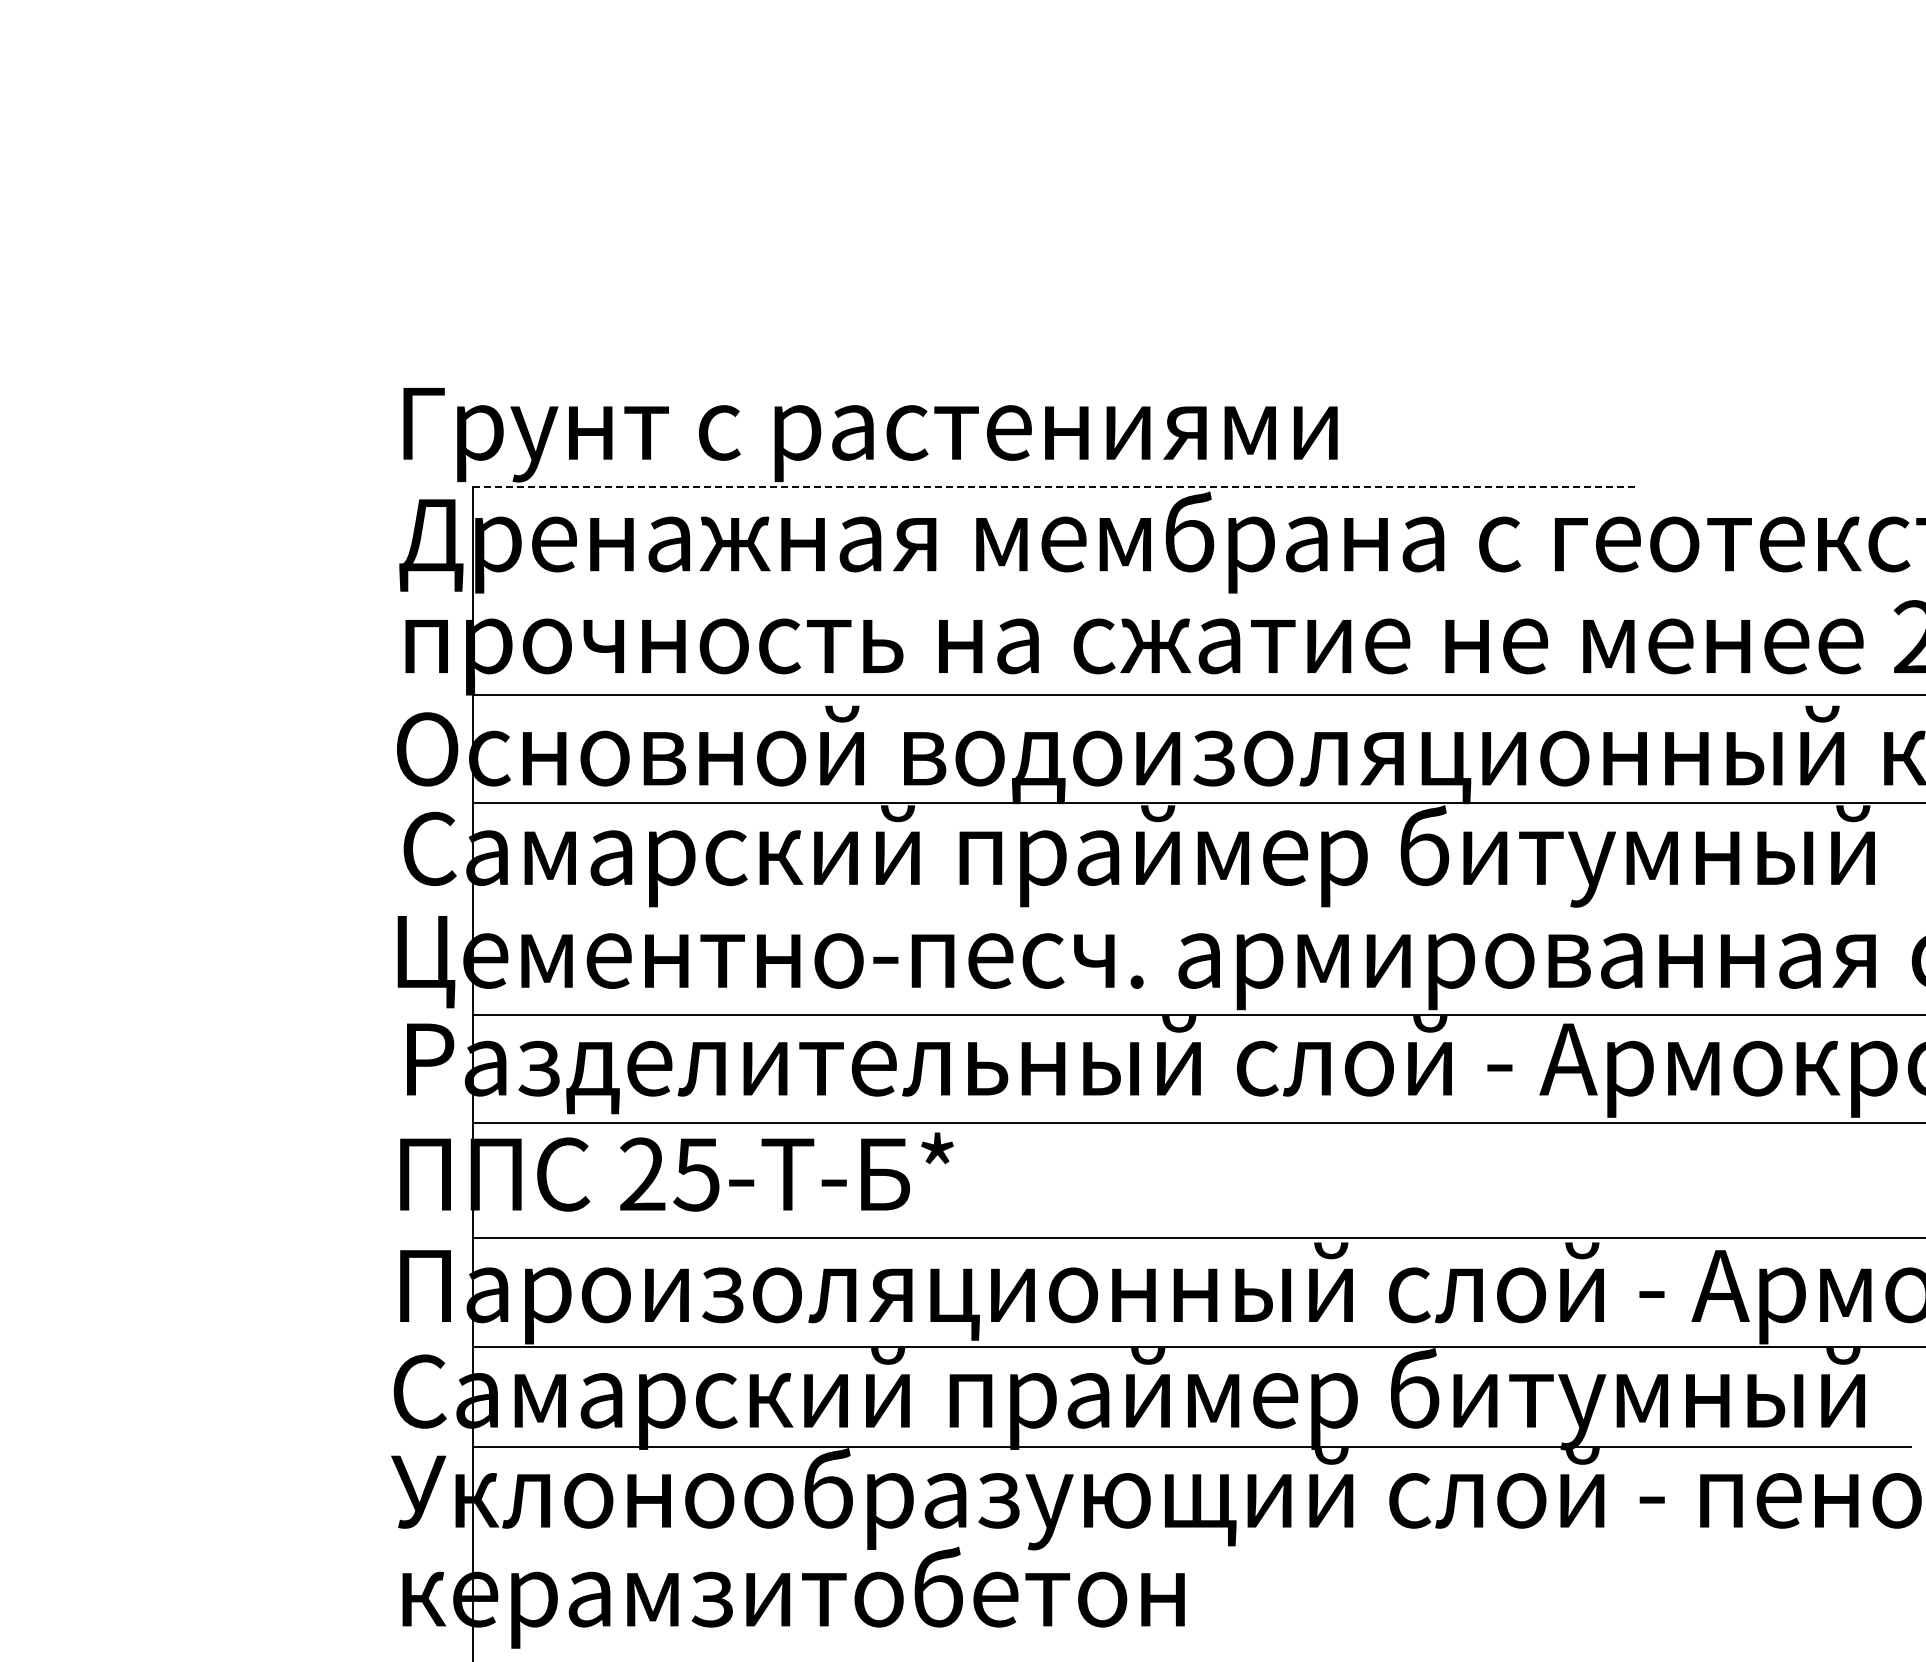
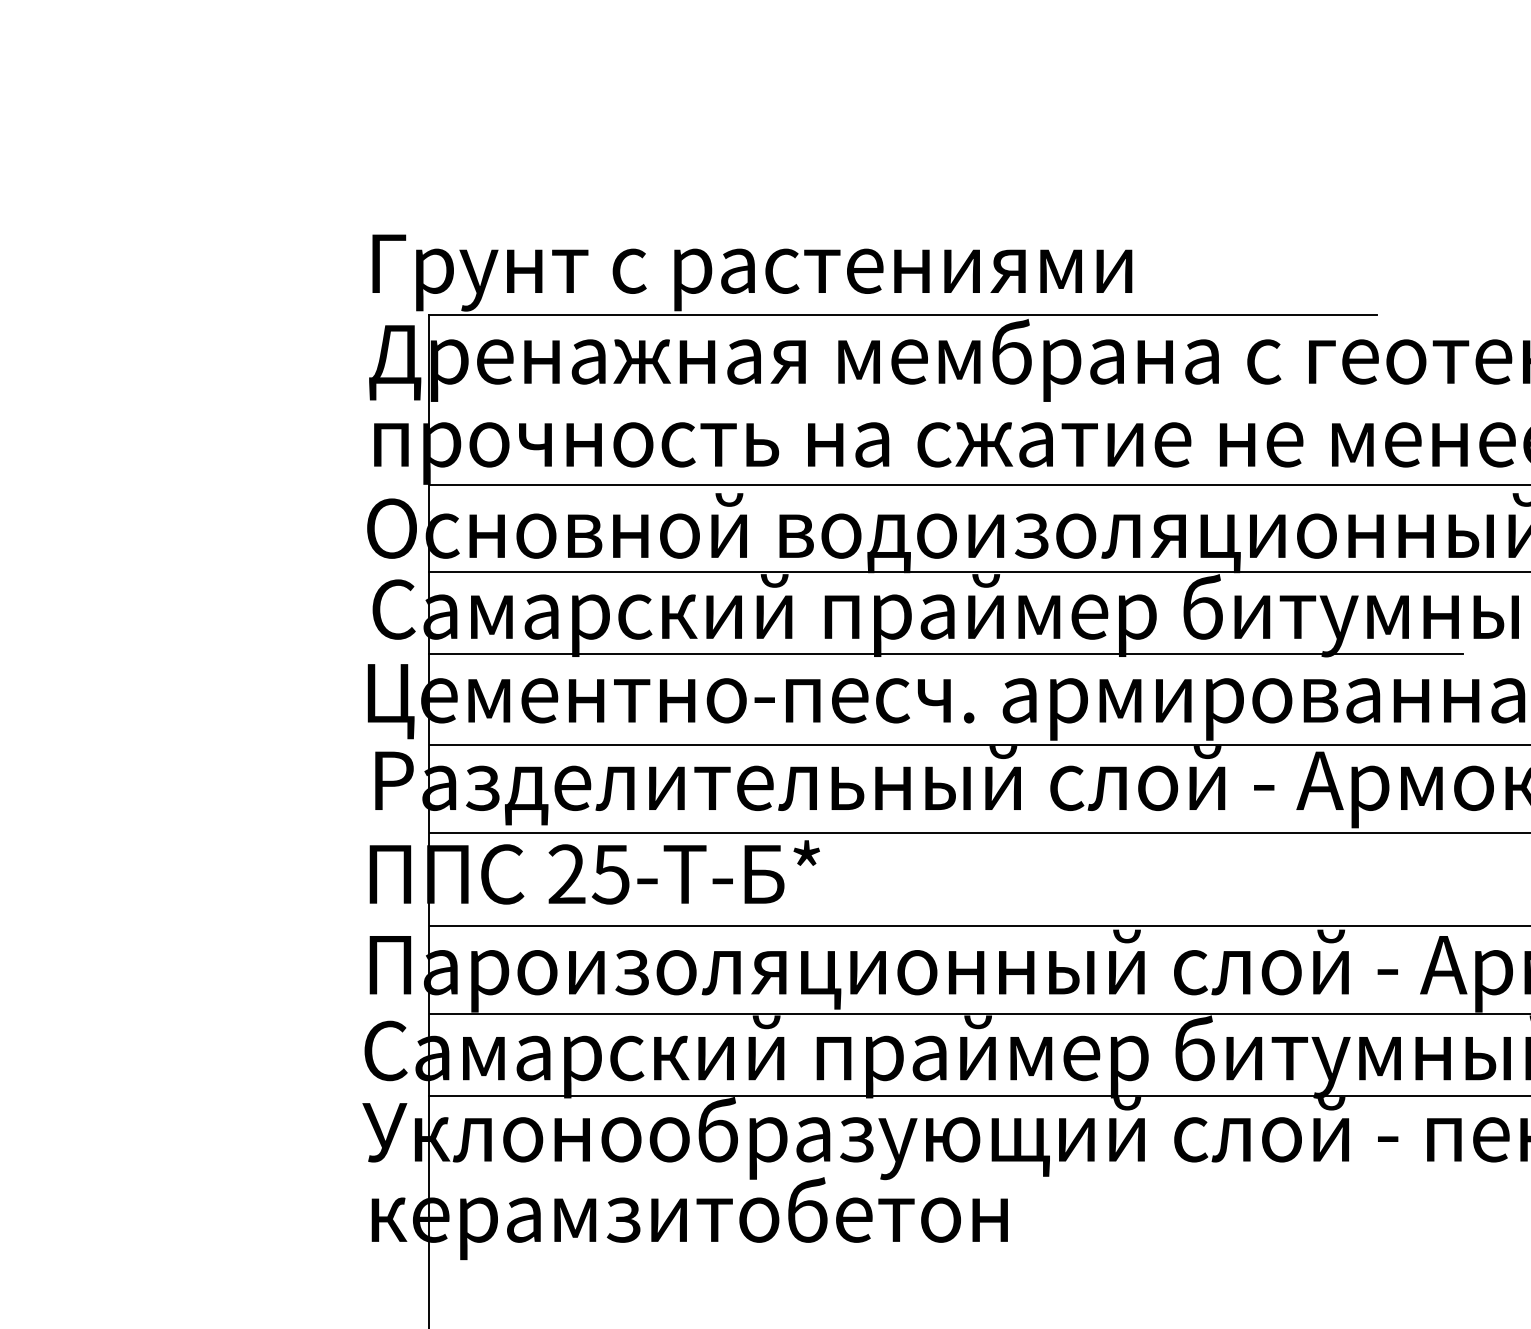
line: (1055, 486) -> (902, 314), dashed -> solid
line: (1107, 903) -> (945, 653), added

